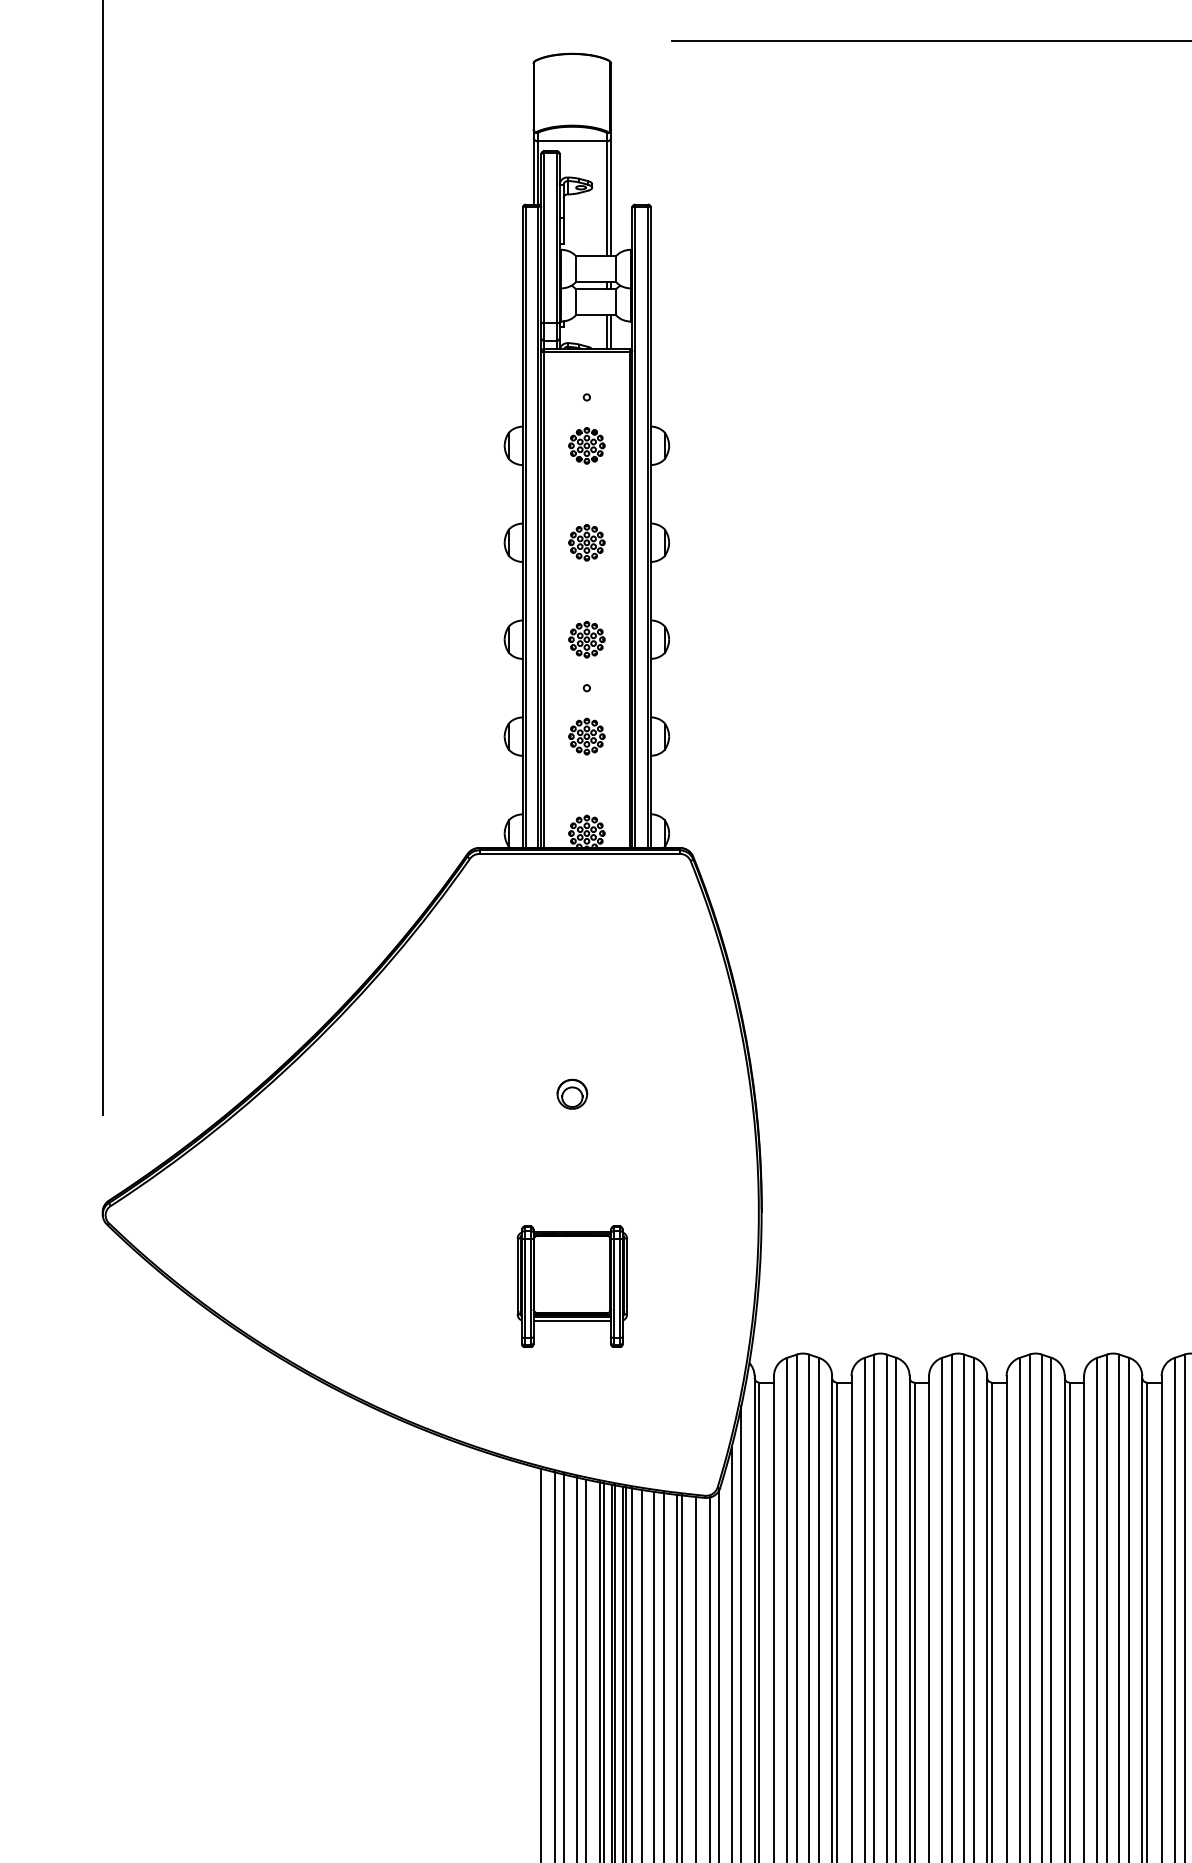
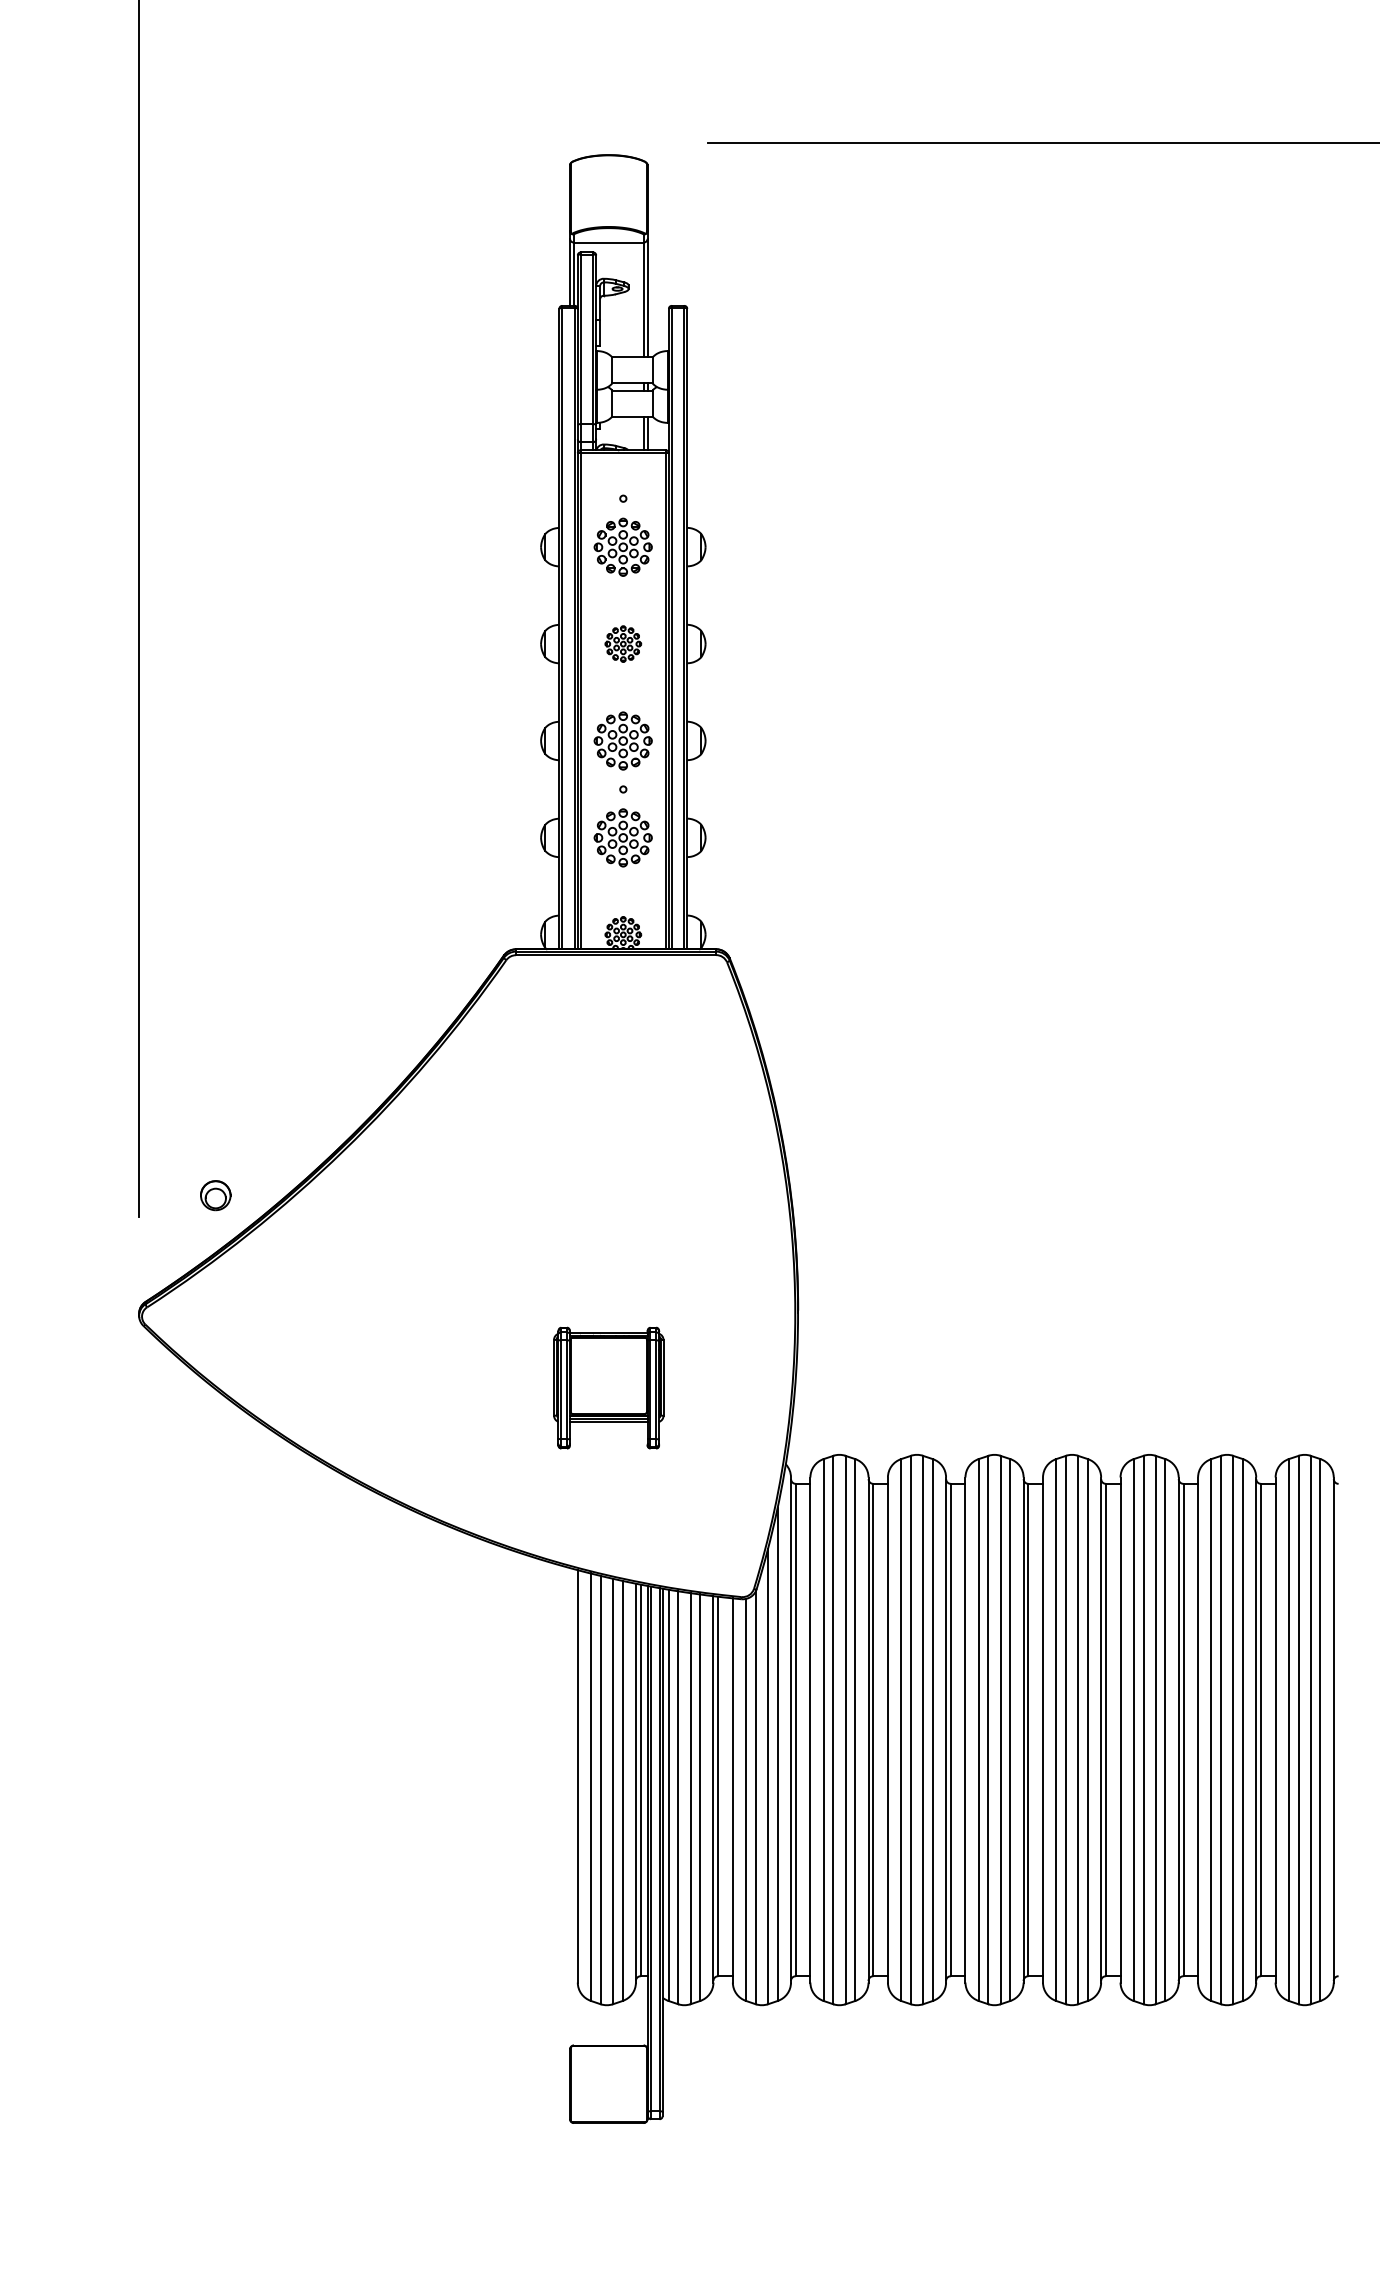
part: (587, 445) -> (623, 546), size x1.6
part: (587, 639) -> (623, 740), size x1.6
part: (587, 736) -> (623, 837), size x1.6
part: (572, 1094) -> (215, 1195), moved

